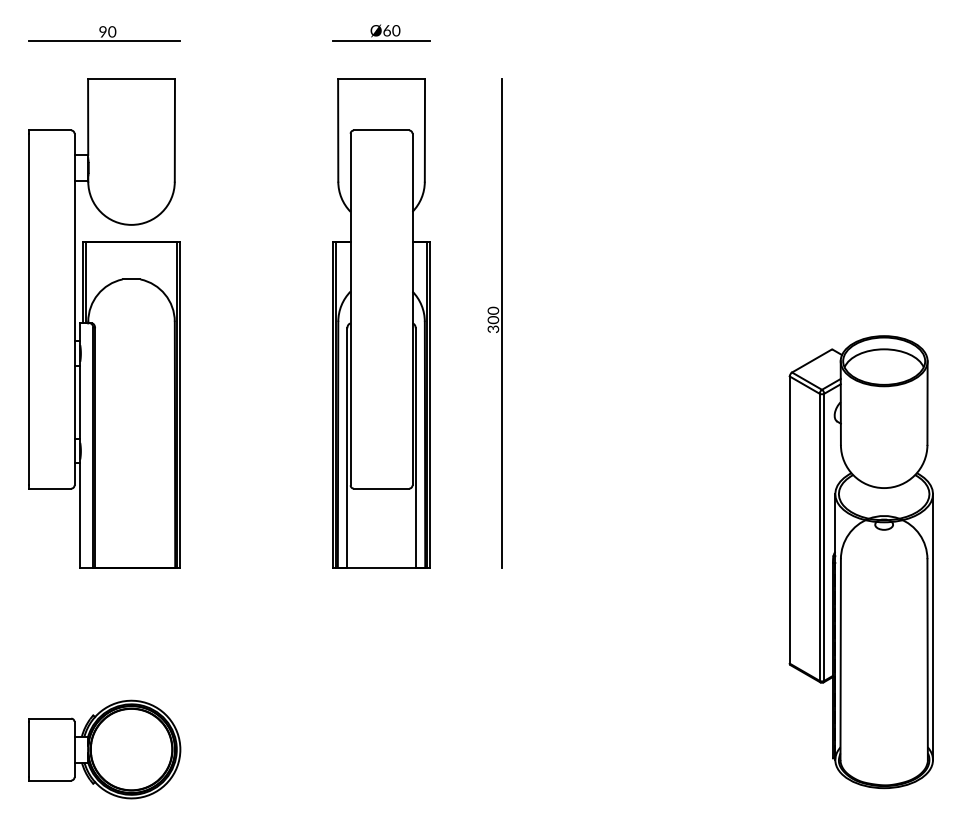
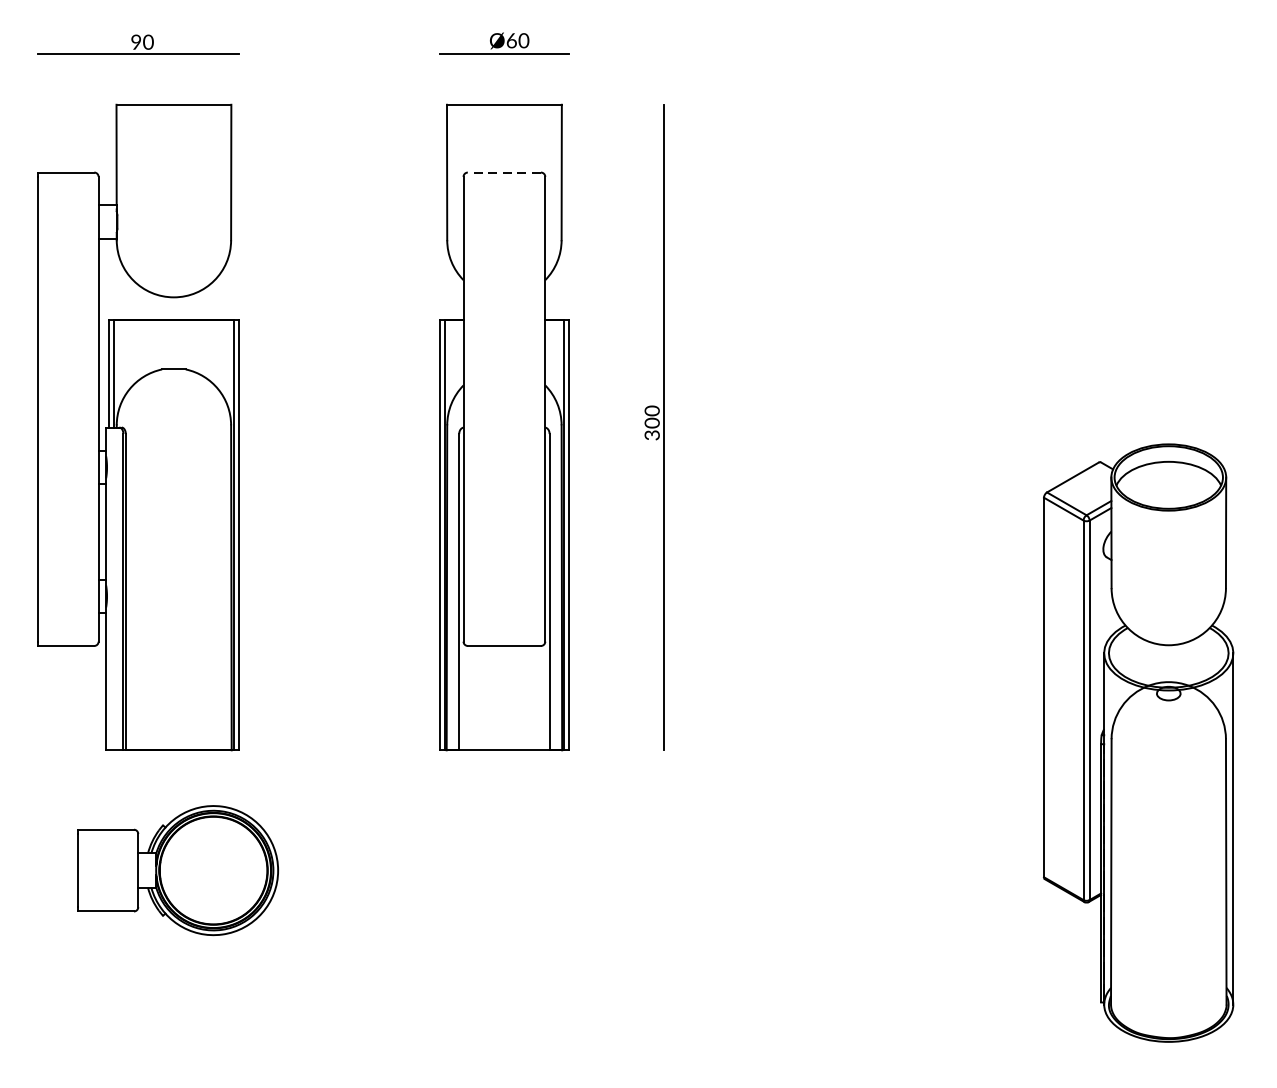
line: (381, 130) -> (504, 172), solid -> dashed
part: (104, 749) -> (177, 870), moved

